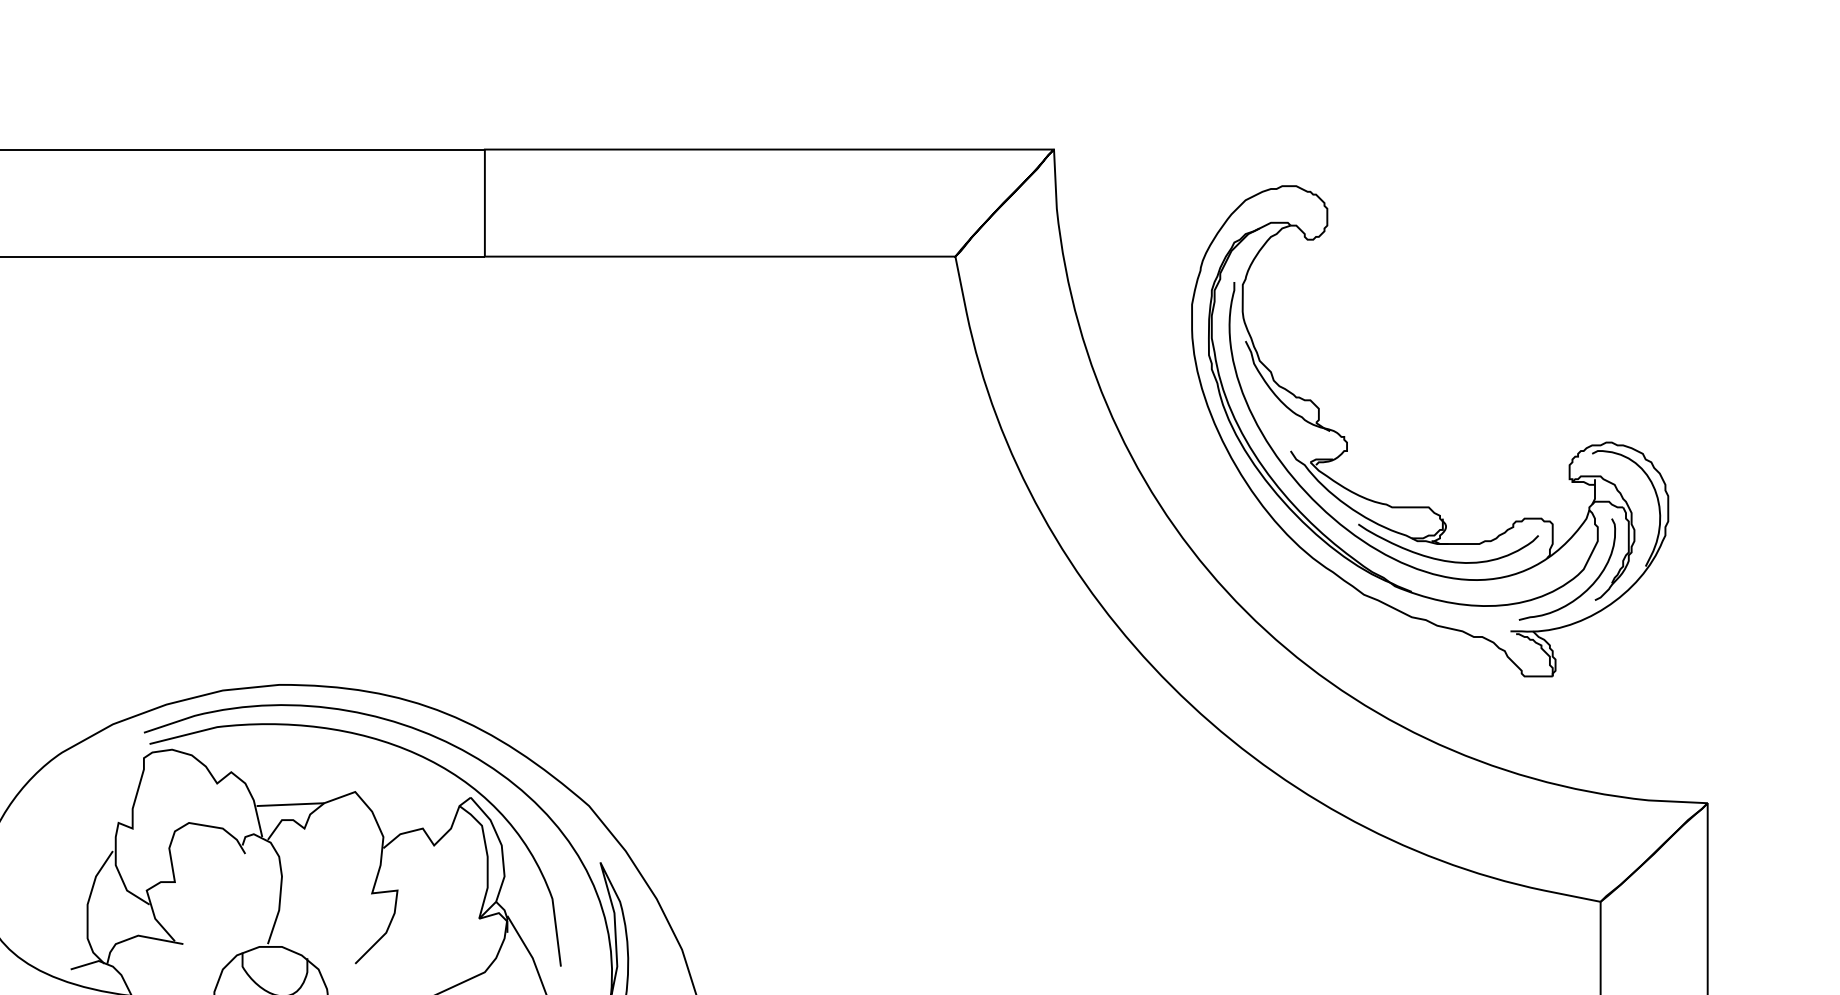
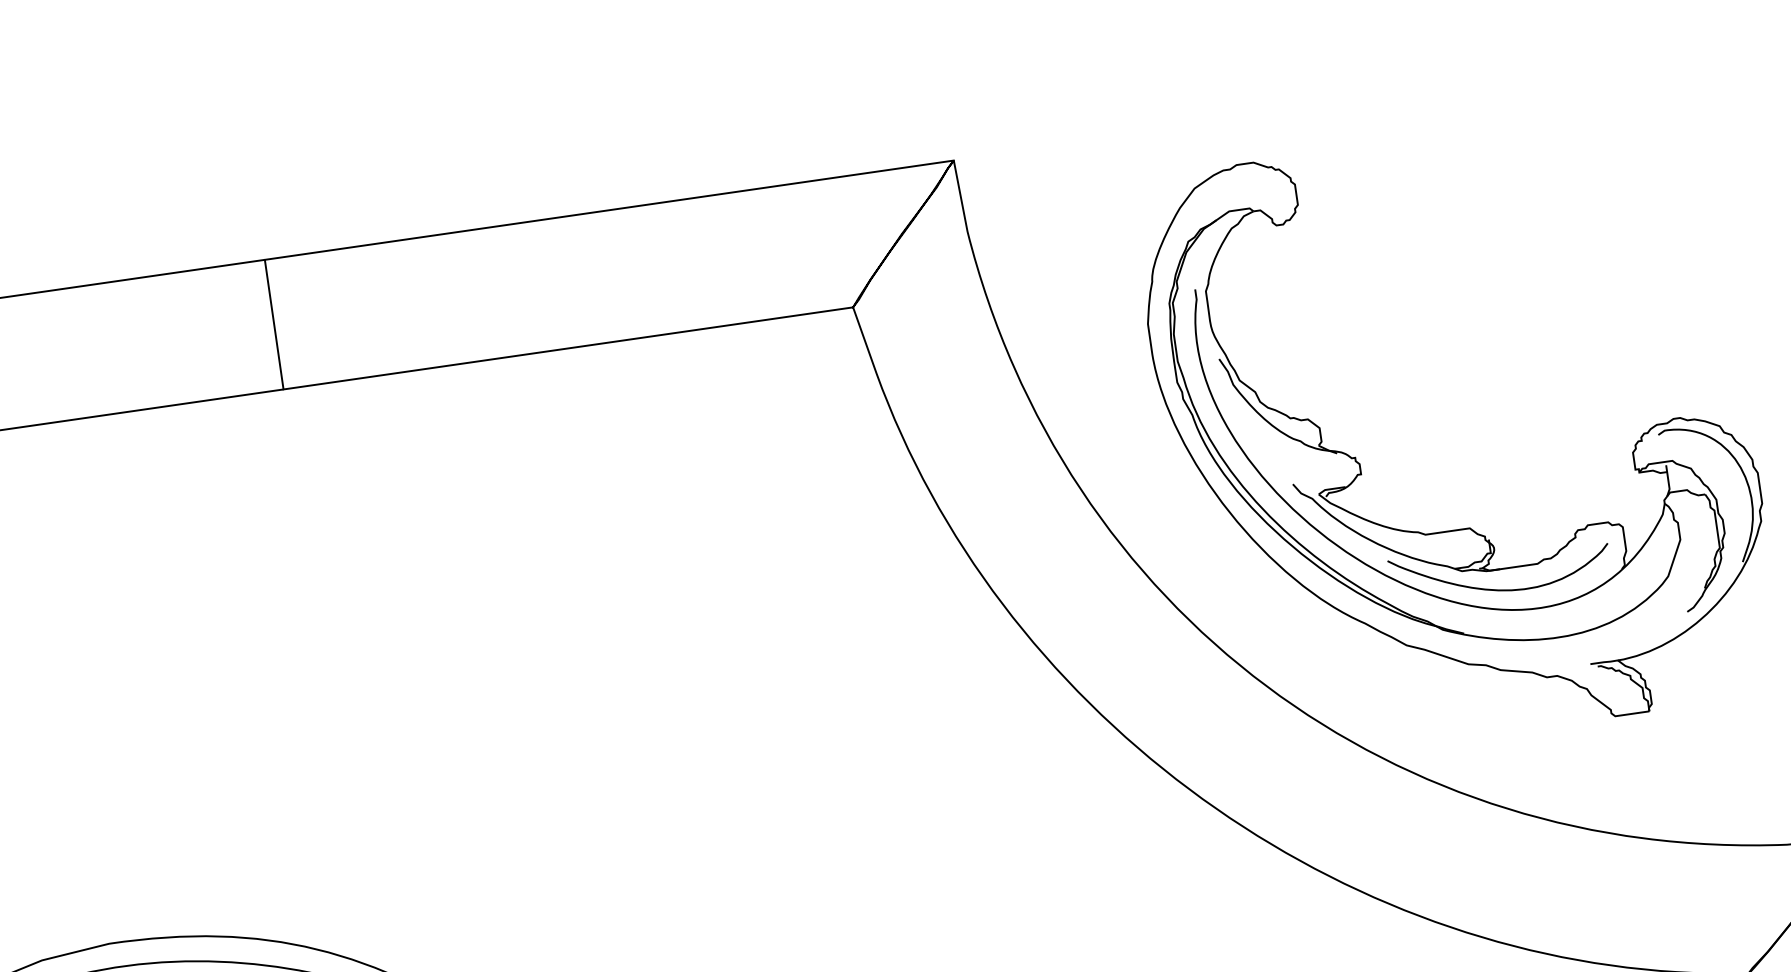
curve: (1582, 592) -> (1670, 604), removed

